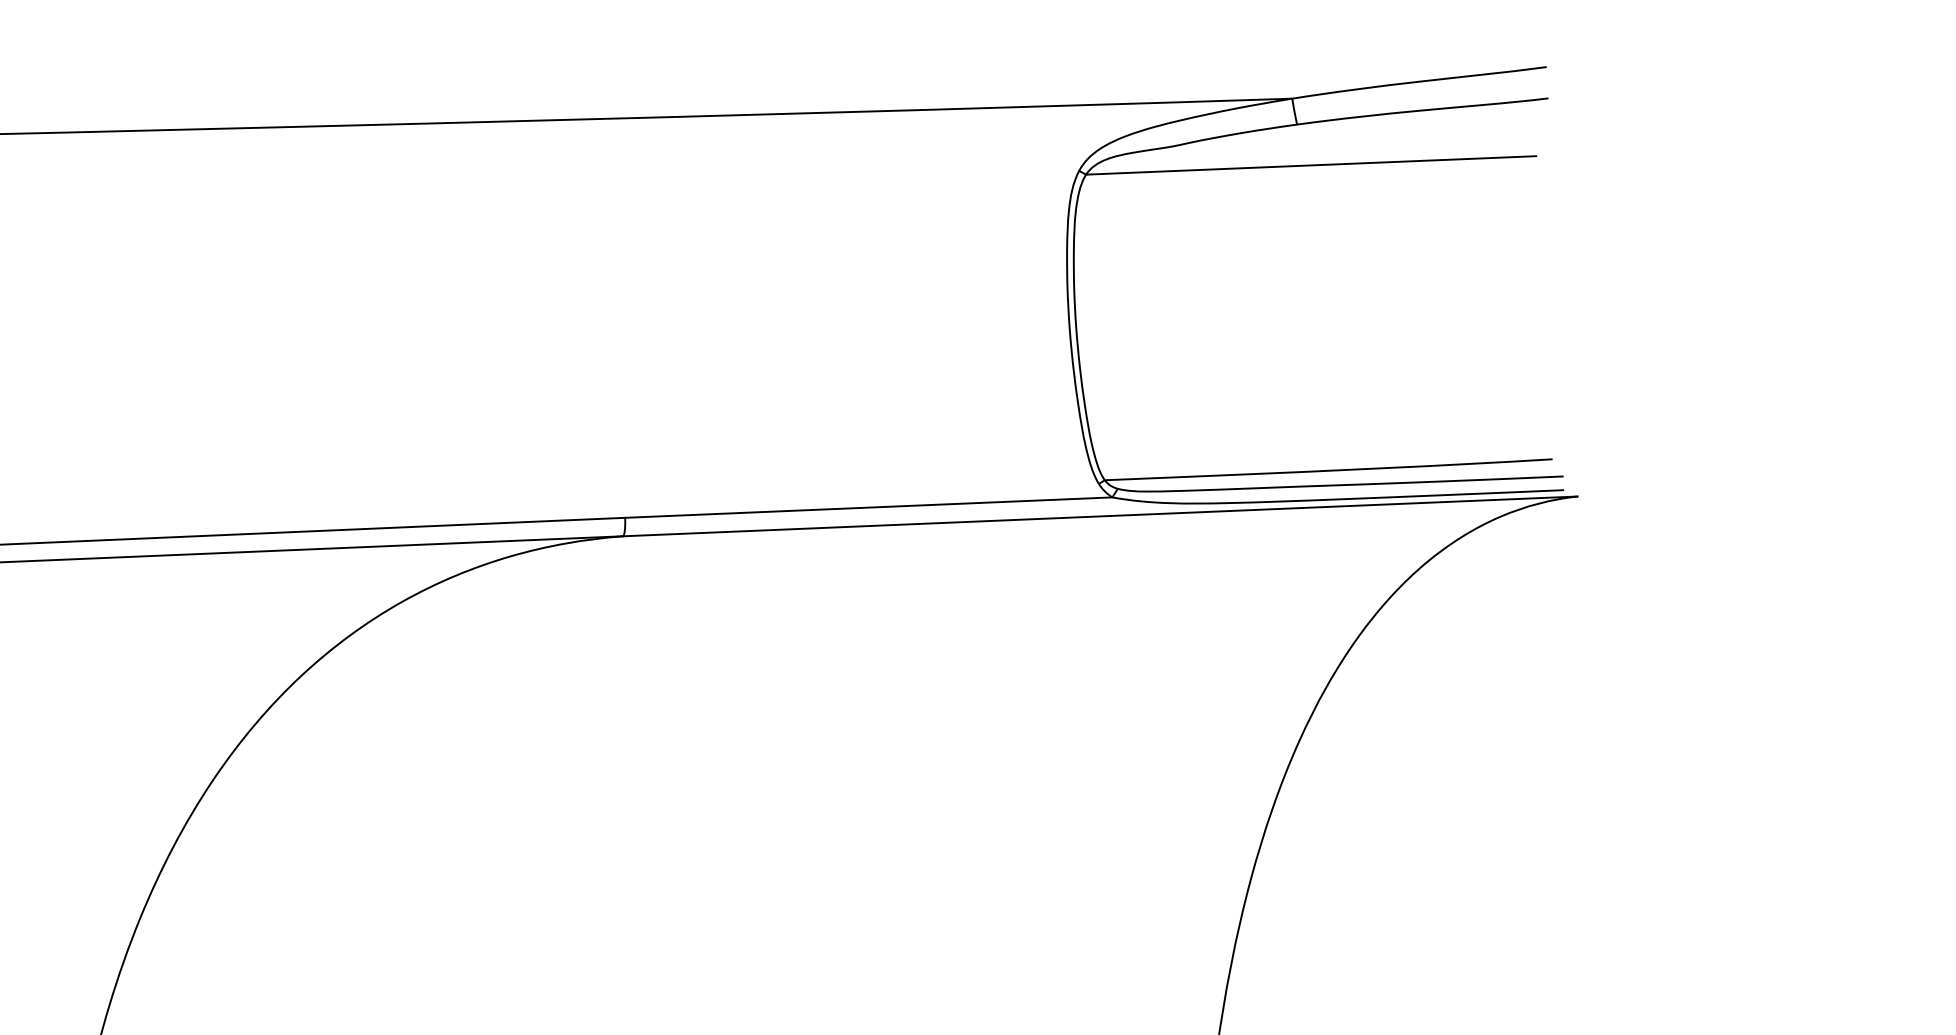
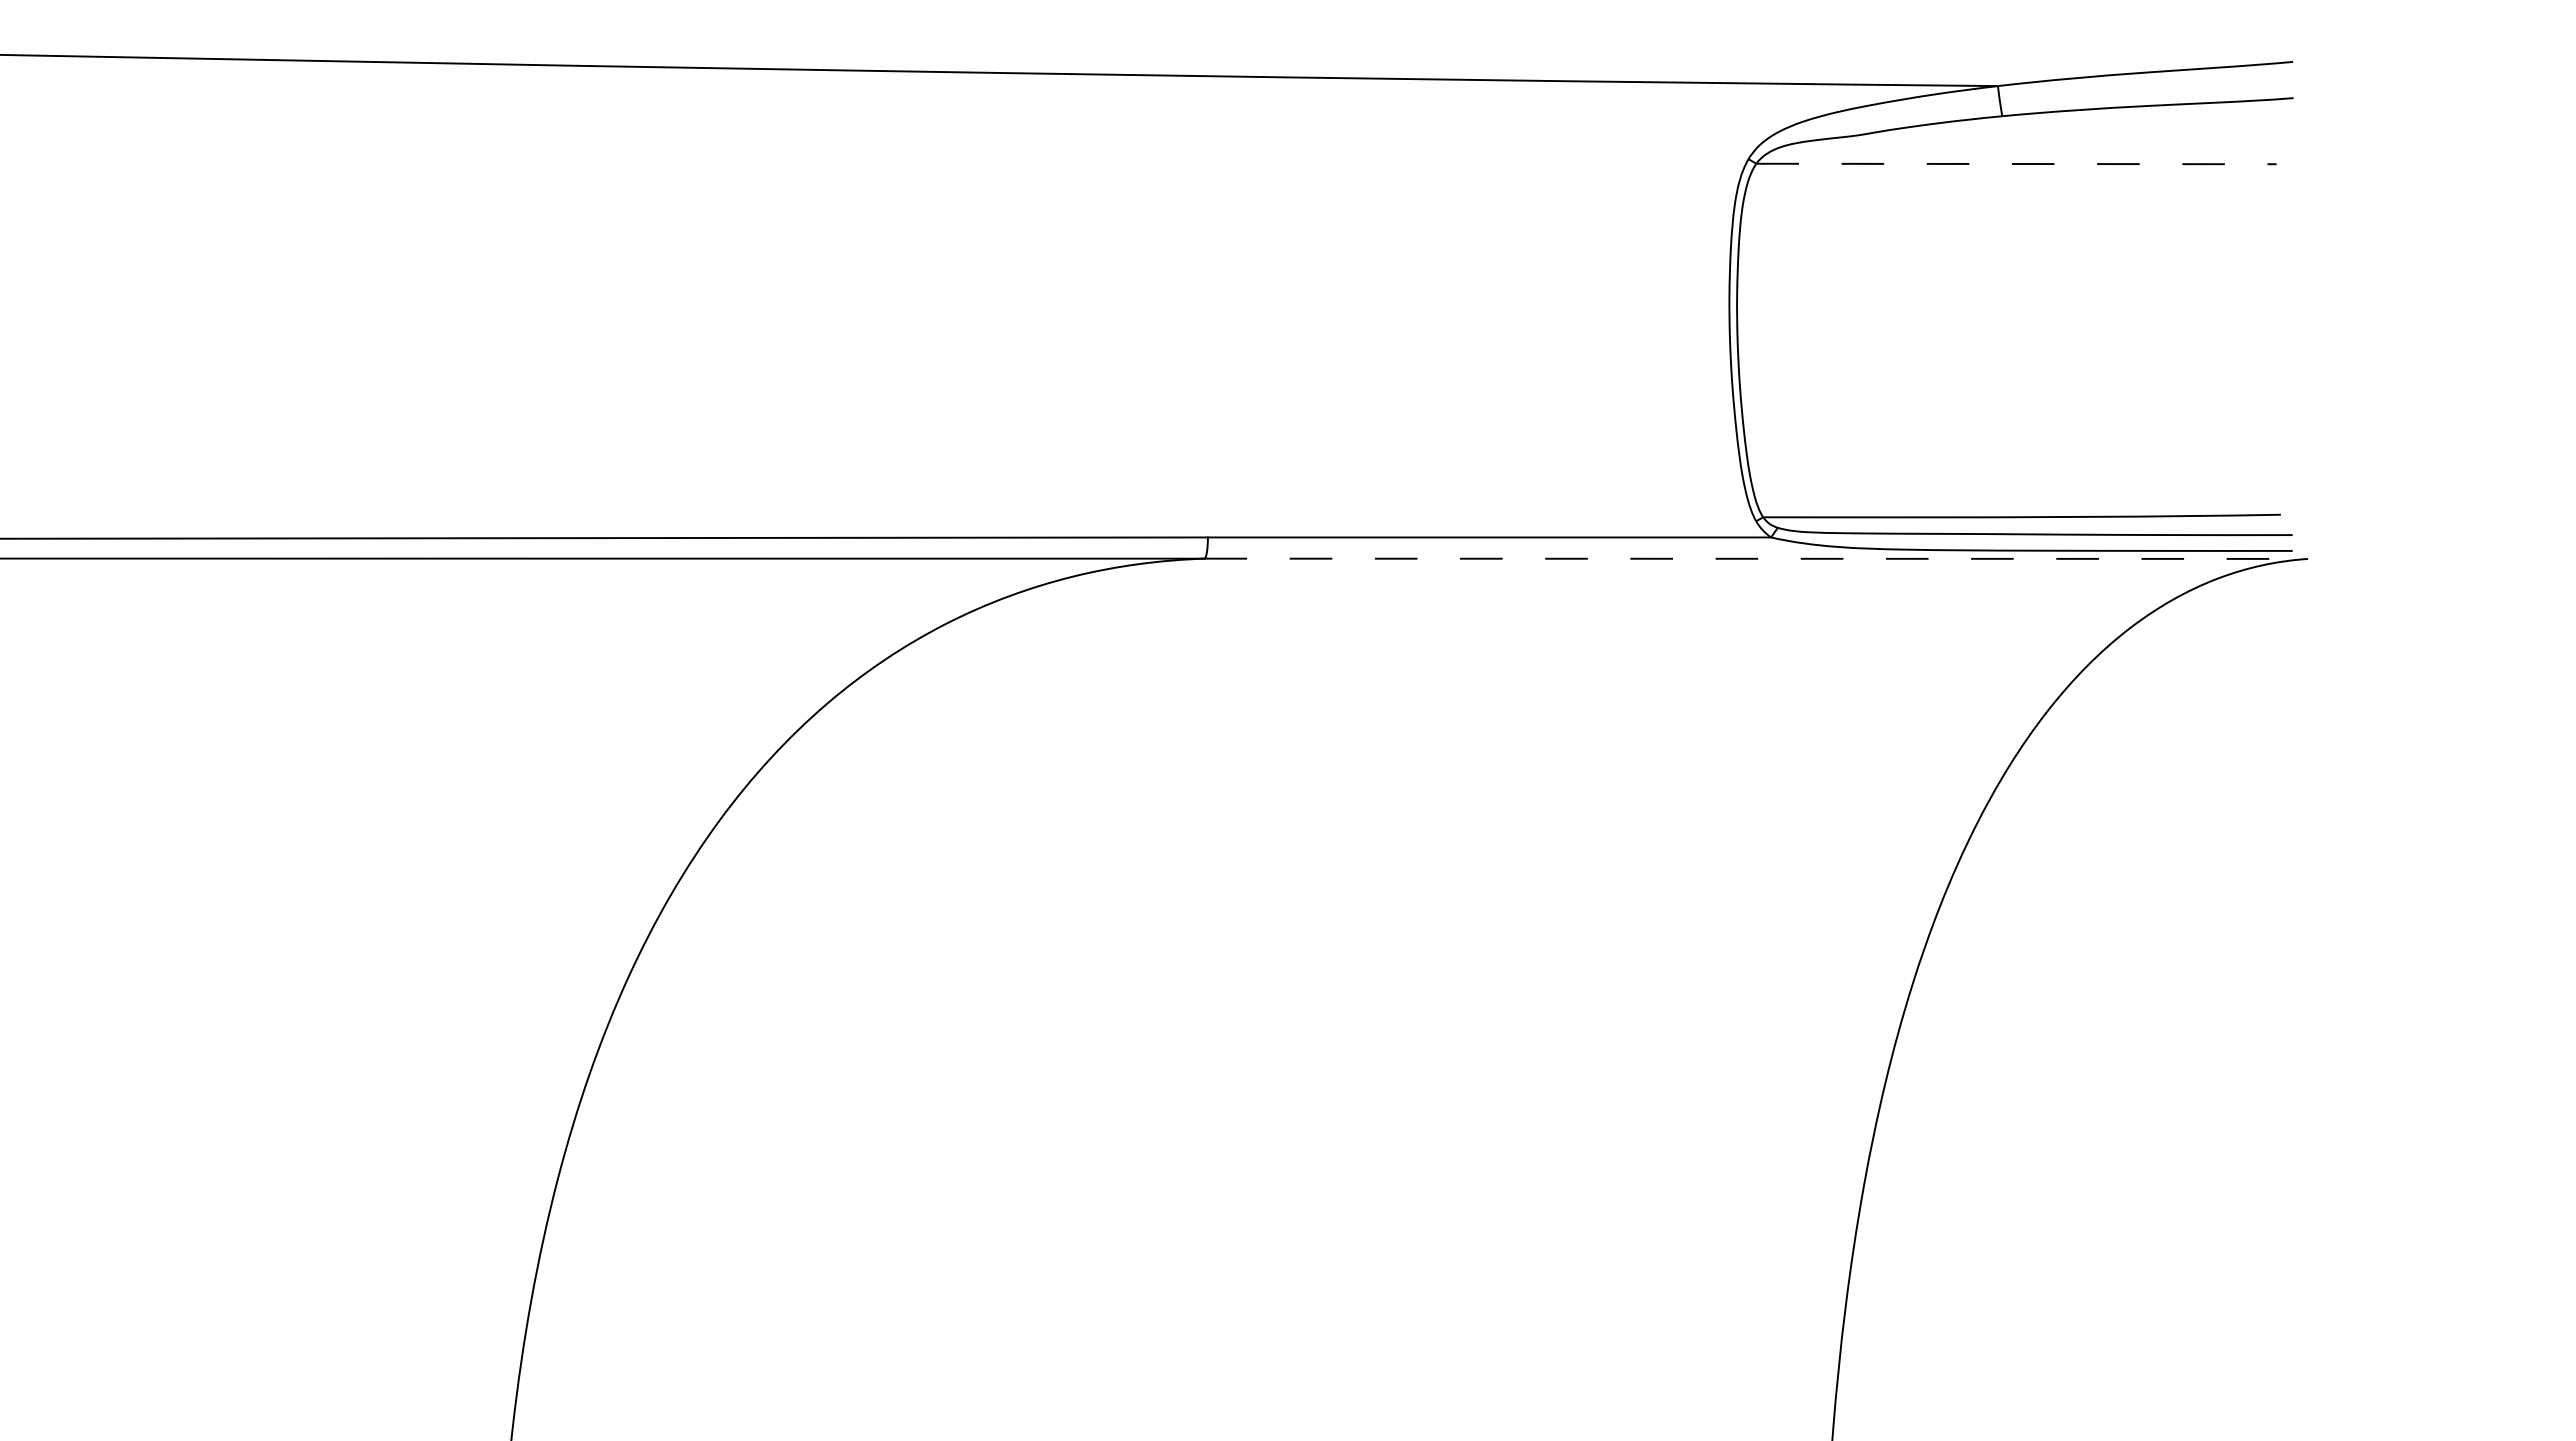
line: (1312, 165) -> (2017, 164), solid -> dashed
line: (1100, 516) -> (1756, 558), solid -> dashed

